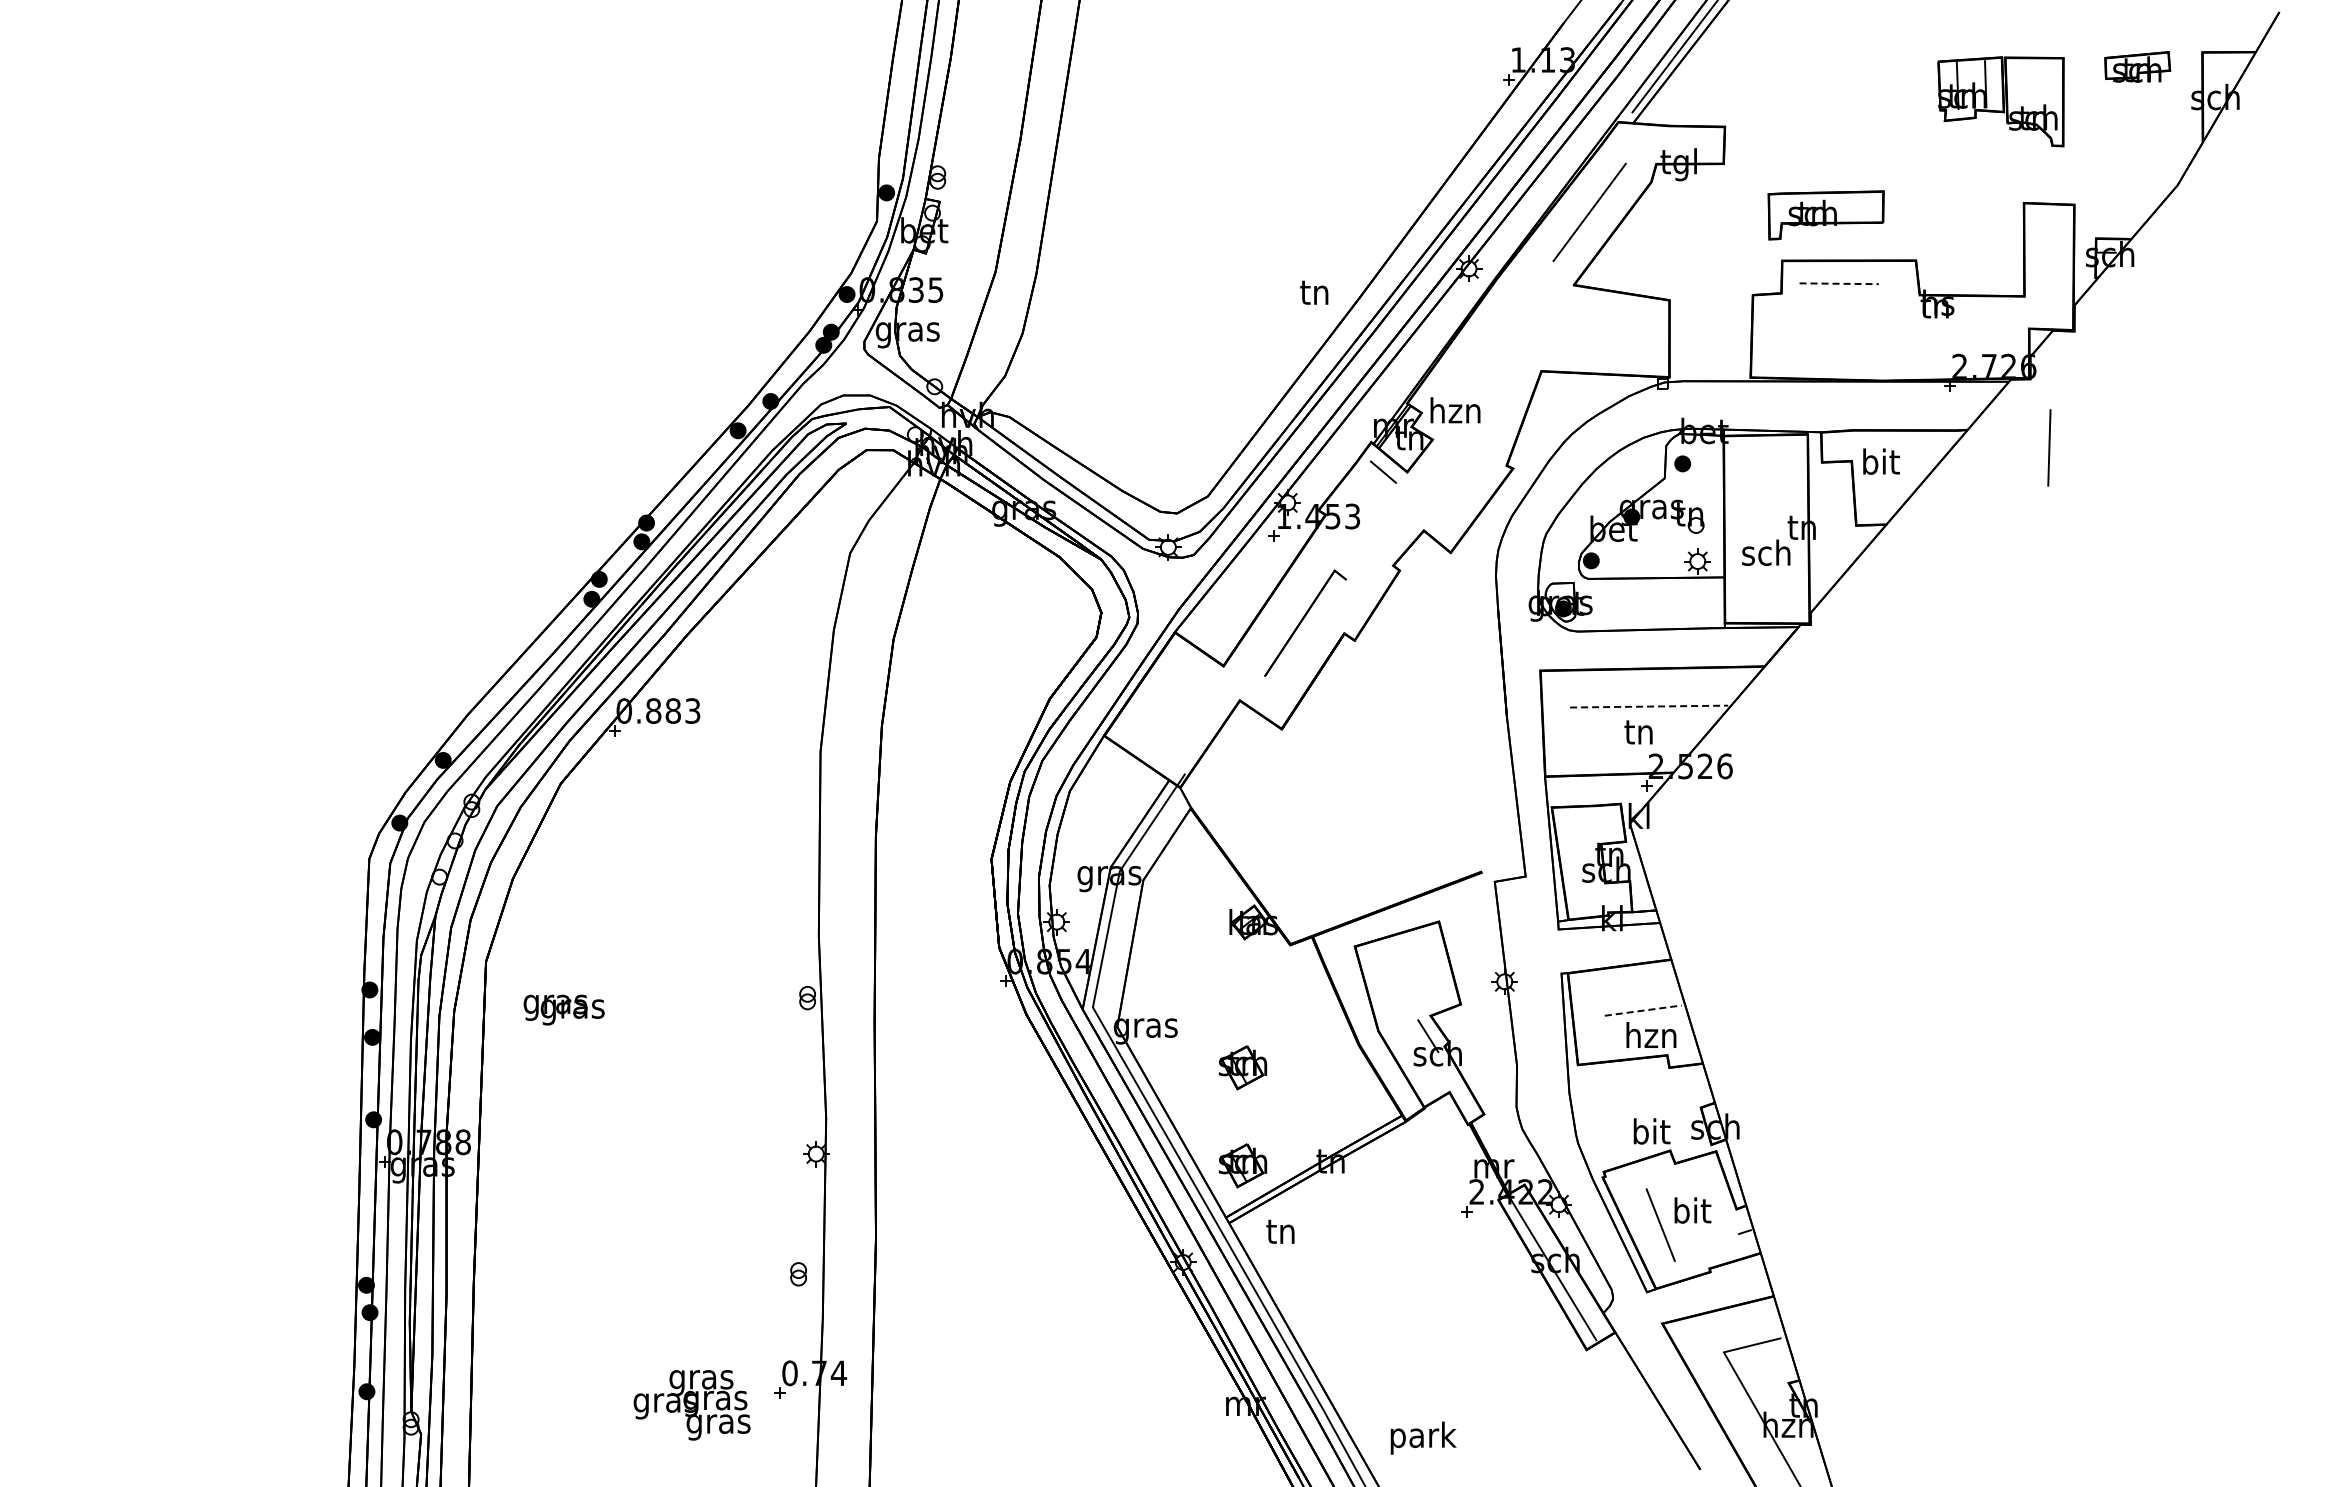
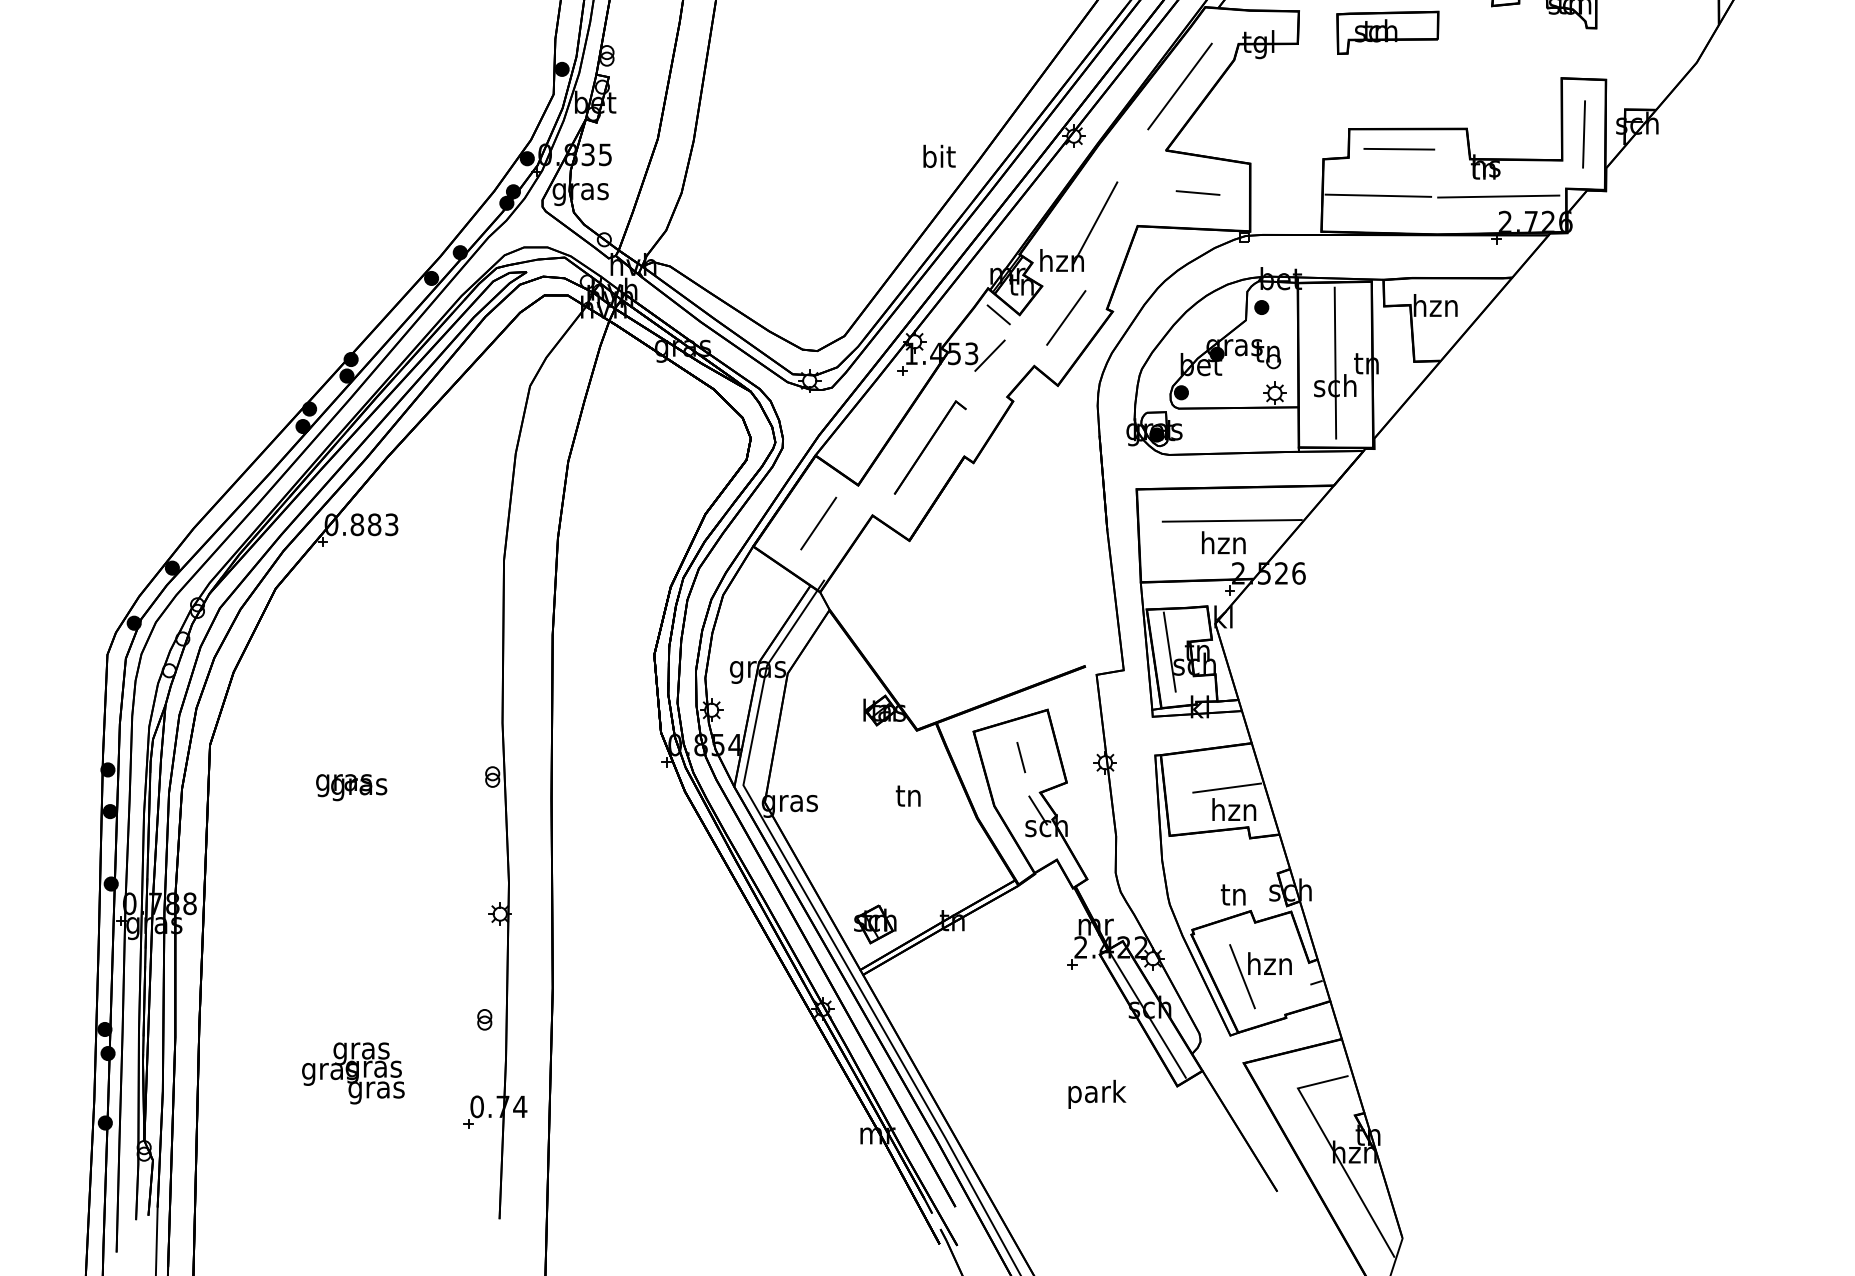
part: (1825, 215) -> (1387, 32), moved
line: (1839, 283) -> (1399, 149), dashed -> solid
text: (1315, 291) -> (939, 156), tn -> bit
line: (1610, 333) -> (1198, 192), added
line: (1815, 336) -> (1378, 195), added
line: (1952, 337) -> (1498, 196), added
line: (1493, 367) -> (1095, 222), added
line: (2049, 447) -> (1584, 134), moved
text: (1880, 461) -> (1435, 305), bit -> hzn
line: (1460, 475) -> (1066, 317), added
line: (1373, 518) -> (990, 355), added
line: (1766, 527) -> (1335, 363), added
line: (1649, 706) -> (1232, 520), dashed -> solid
line: (1178, 709) -> (818, 523), added
text: (1639, 731) -> (1223, 542), tn -> hzn
line: (1577, 855) -> (1169, 651), added
line: (1408, 975) -> (1020, 757), added
text: (563, 1009) -> (351, 787), moved
line: (1643, 1010) -> (1227, 787), dashed -> solid
part: (1242, 1067) -> (874, 838), removed
text: (1651, 1131) -> (1234, 894), bit -> tn
text: (1691, 1210) -> (1269, 963), bit -> hzn
text: (1280, 1231) -> (908, 795), moved
text: (691, 1405) -> (352, 1073), moved
text: (1423, 1437) -> (1097, 1093), moved

